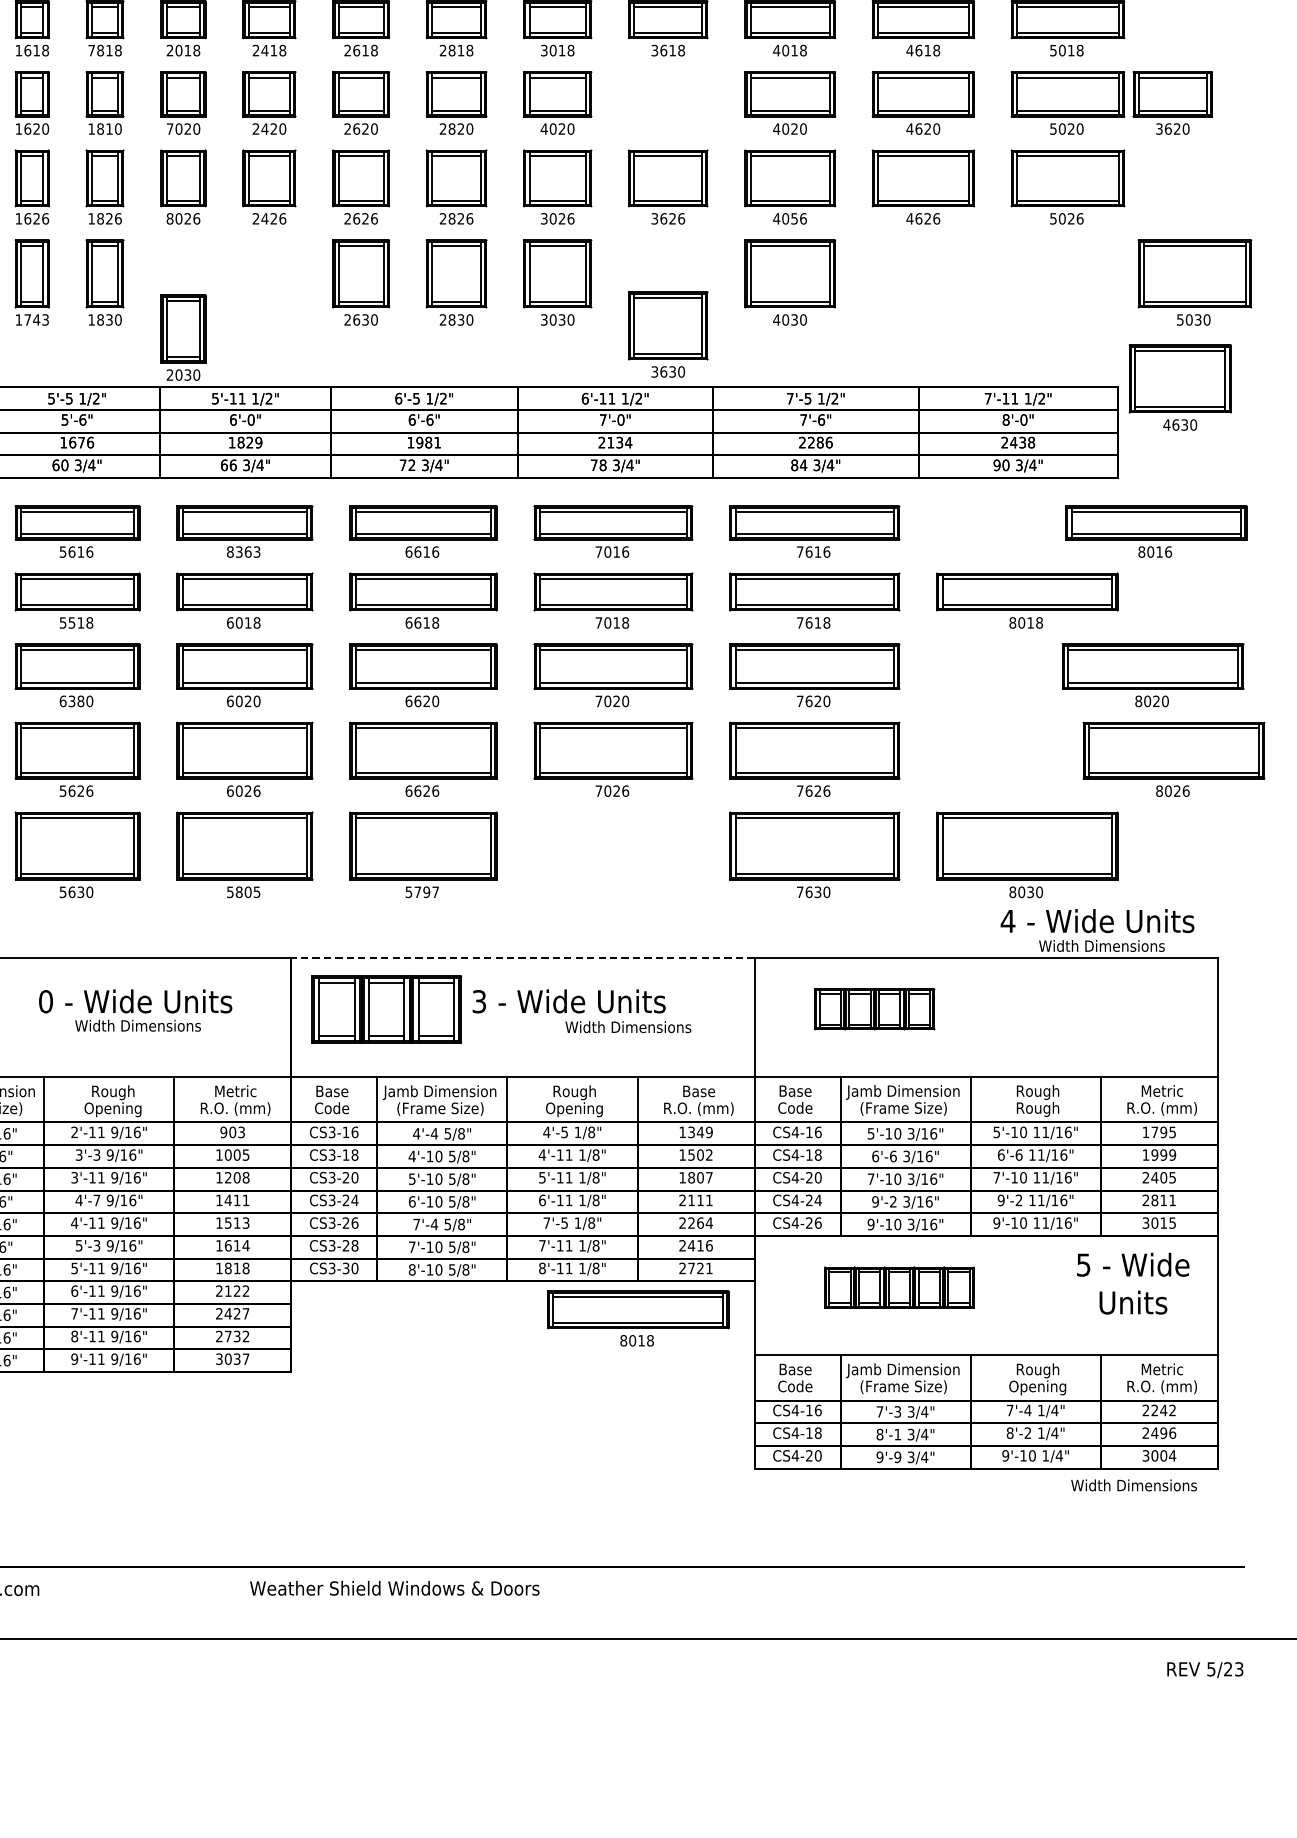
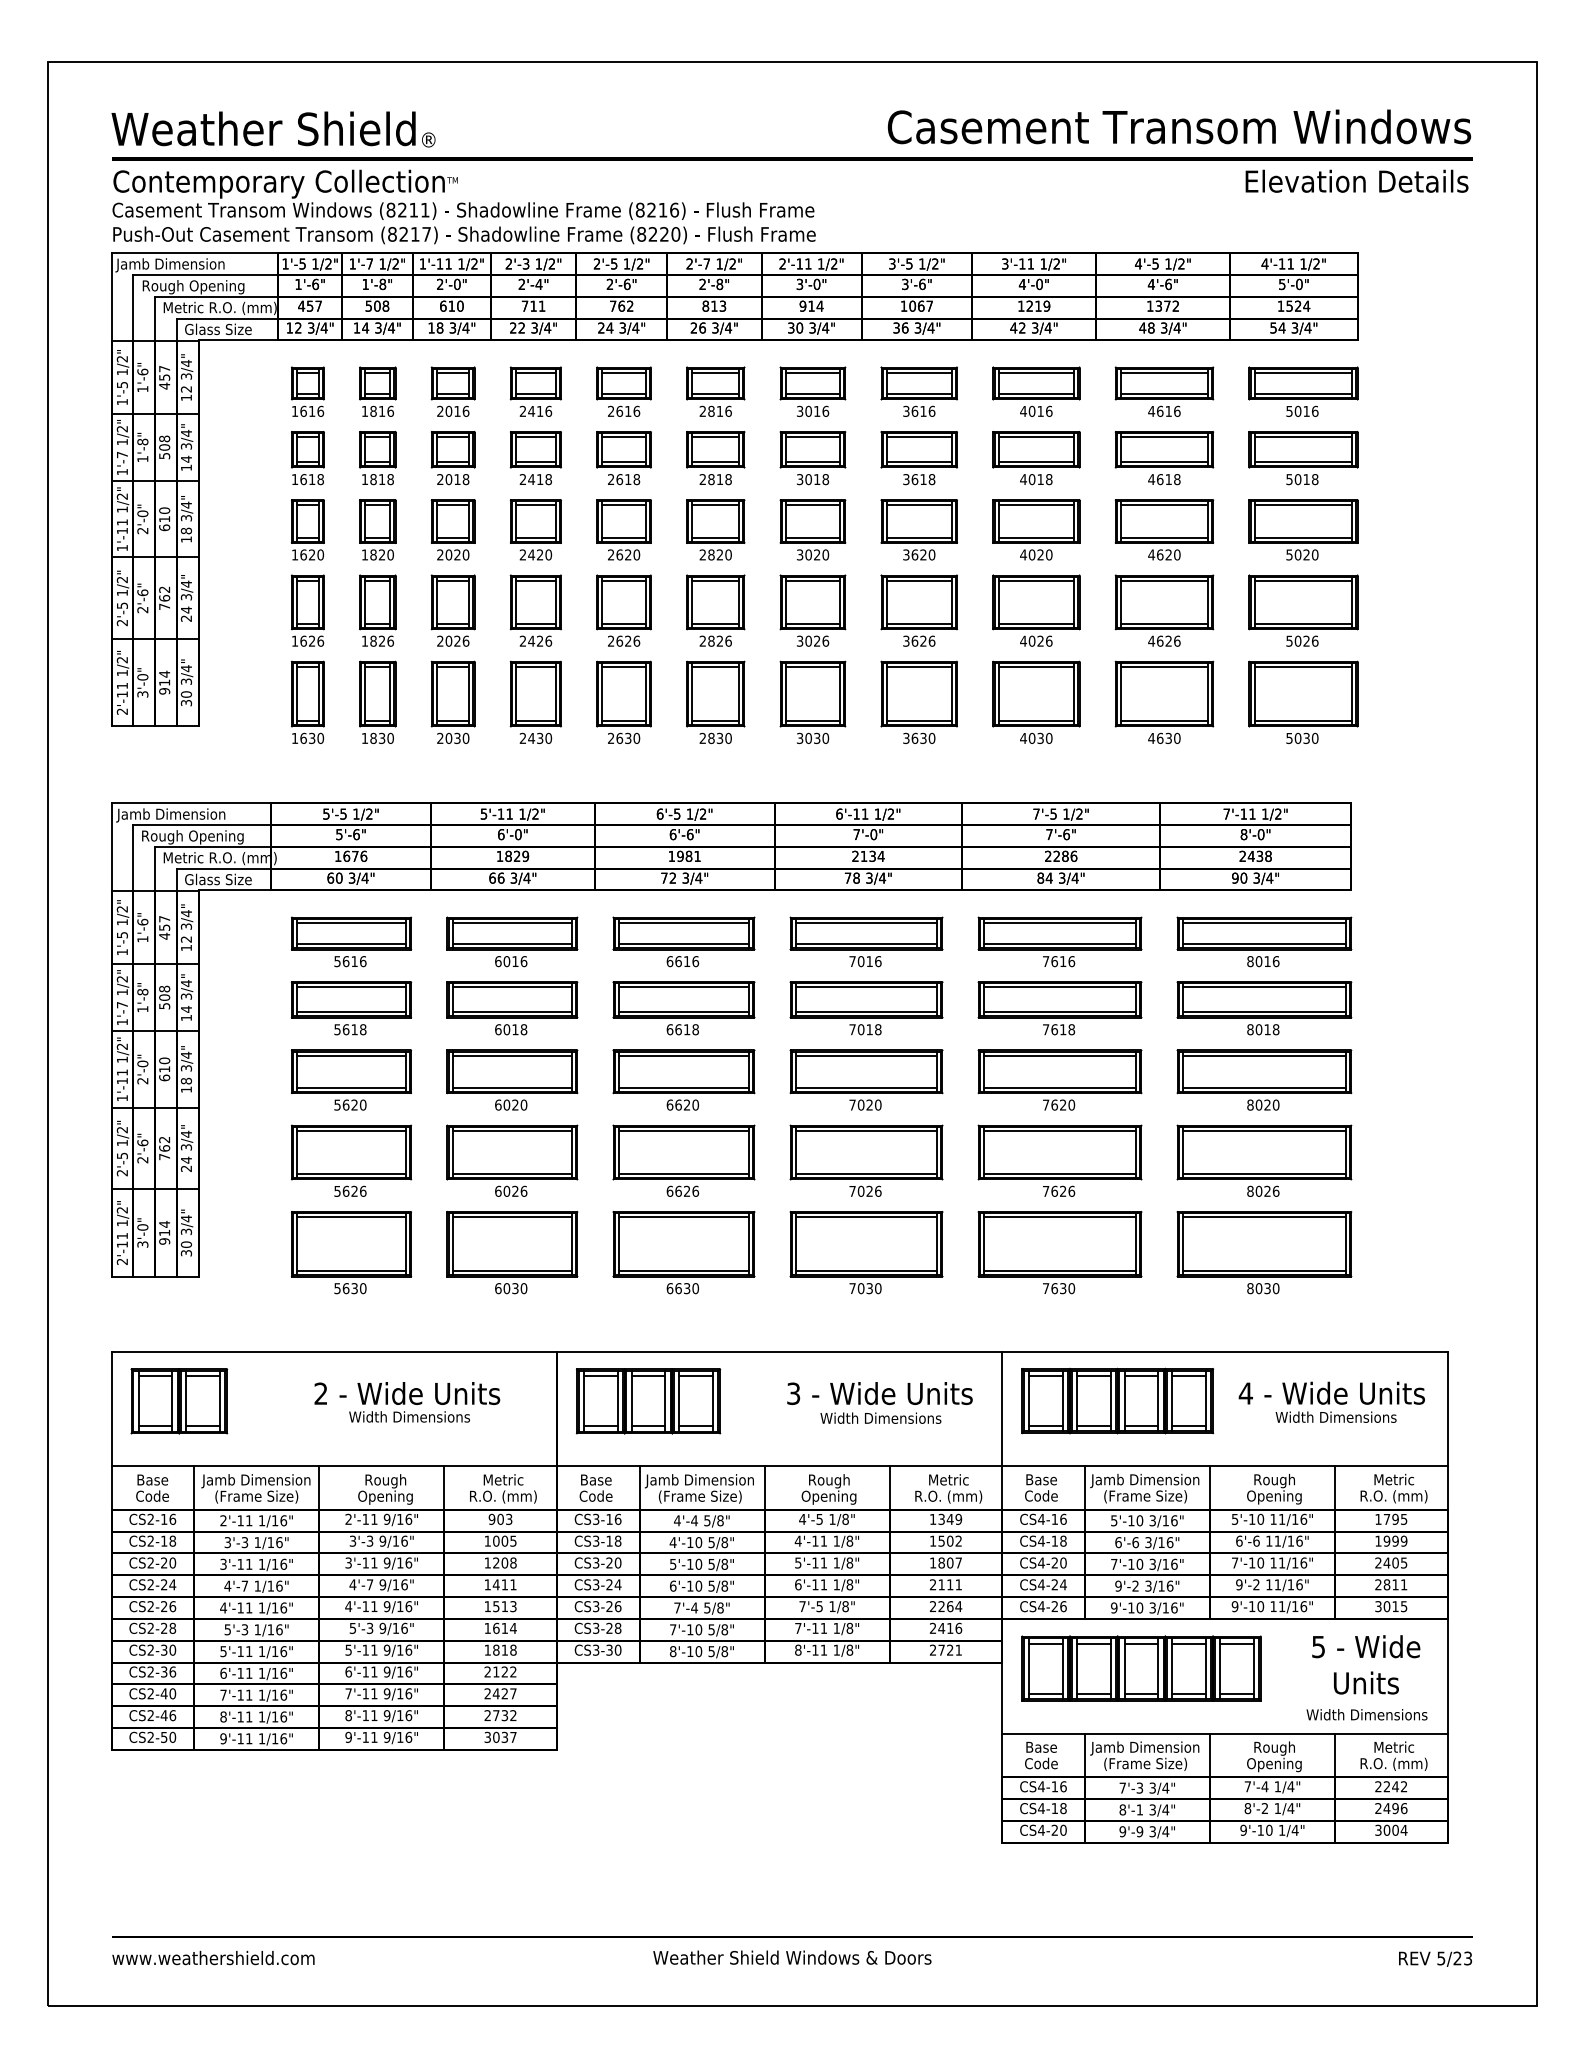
text: (91, 50) -> (364, 479), 7818 -> 1818
part: (1172, 102) -> (918, 529), moved
text: (108, 128) -> (381, 554), 1810 -> 1820
text: (170, 128) -> (440, 554), 7020 -> 2020
text: (543, 128) -> (799, 554), 4020 -> 3020
text: (170, 218) -> (440, 640), 8026 -> 2026
text: (794, 218) -> (1040, 640), 4056 -> 4026
part: (269, 281) -> (535, 701), added
part: (1194, 281) -> (1303, 701), moved
text: (37, 320) -> (312, 738), 1743 -> 1630
part: (667, 333) -> (918, 701), moved
part: (182, 336) -> (452, 701), moved
part: (1180, 386) -> (1164, 701), moved
part: (1156, 531) -> (1264, 941), moved
text: (244, 552) -> (511, 961), 8363 -> 6016
text: (71, 622) -> (345, 1029), 5518 -> 5618
part: (1153, 674) -> (1264, 1079), moved
text: (71, 700) -> (345, 1104), 6380 -> 5620
part: (1174, 759) -> (1264, 1160), moved
part: (613, 854) -> (866, 1252), added
text: (244, 892) -> (511, 1288), 5805 -> 6030
text: (421, 892) -> (682, 1288), 5797 -> 6630
text: (1097, 929) -> (1331, 1401), moved
line: (522, 957) -> (779, 1351), dashed -> solid
text: (45, 1001) -> (320, 1393), 0 -> 2
text: (568, 1001) -> (879, 1393), moved
part: (874, 1008) -> (1117, 1400), size x1.67
text: (698, 1090) -> (948, 1479), Base -> Metric
text: (1037, 1109) -> (1274, 1497), Rough -> Opening
part: (899, 1287) -> (1141, 1668), size x1.67
part: (638, 1318) -> (890, 1698), removed
text: (1133, 1485) -> (1366, 1714), moved
text: (394, 1588) -> (792, 1957), moved
text: (1205, 1669) -> (1435, 1958), moved

